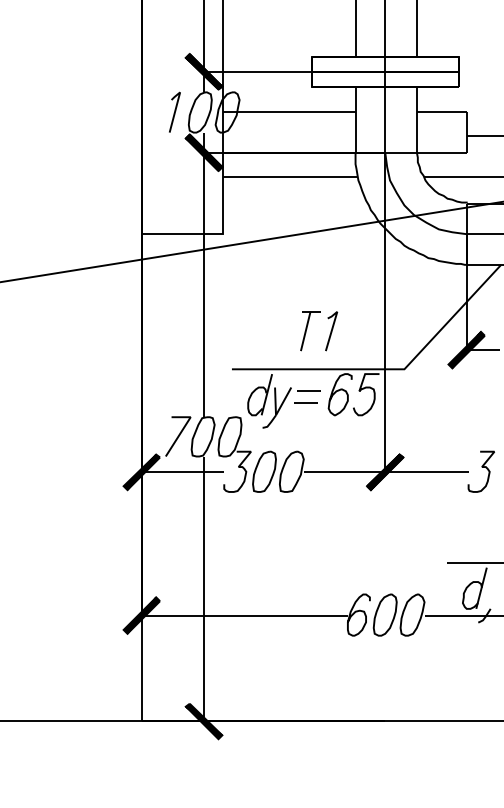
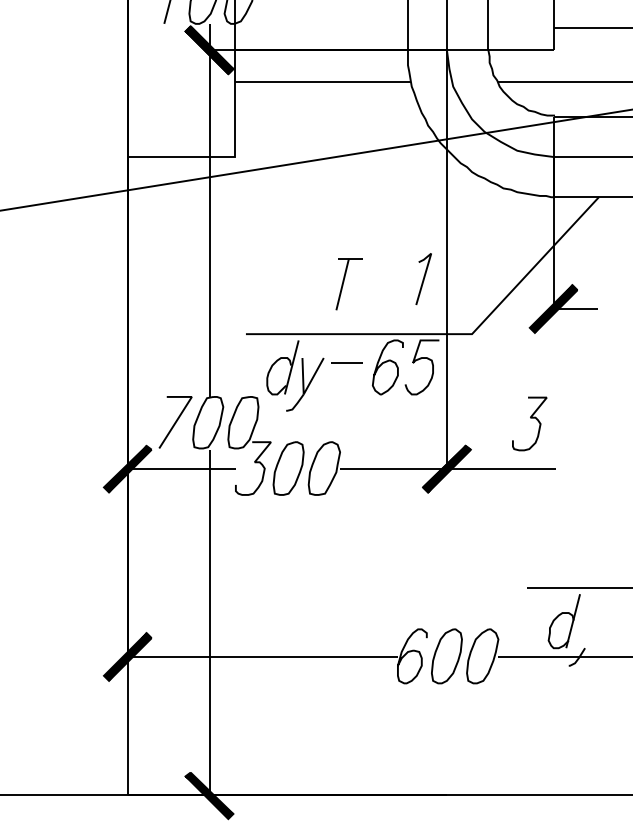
line: (331, 331) -> (423, 279), moved
line: (305, 402) -> (342, 377), removed
curve: (481, 467) -> (529, 418), moved

